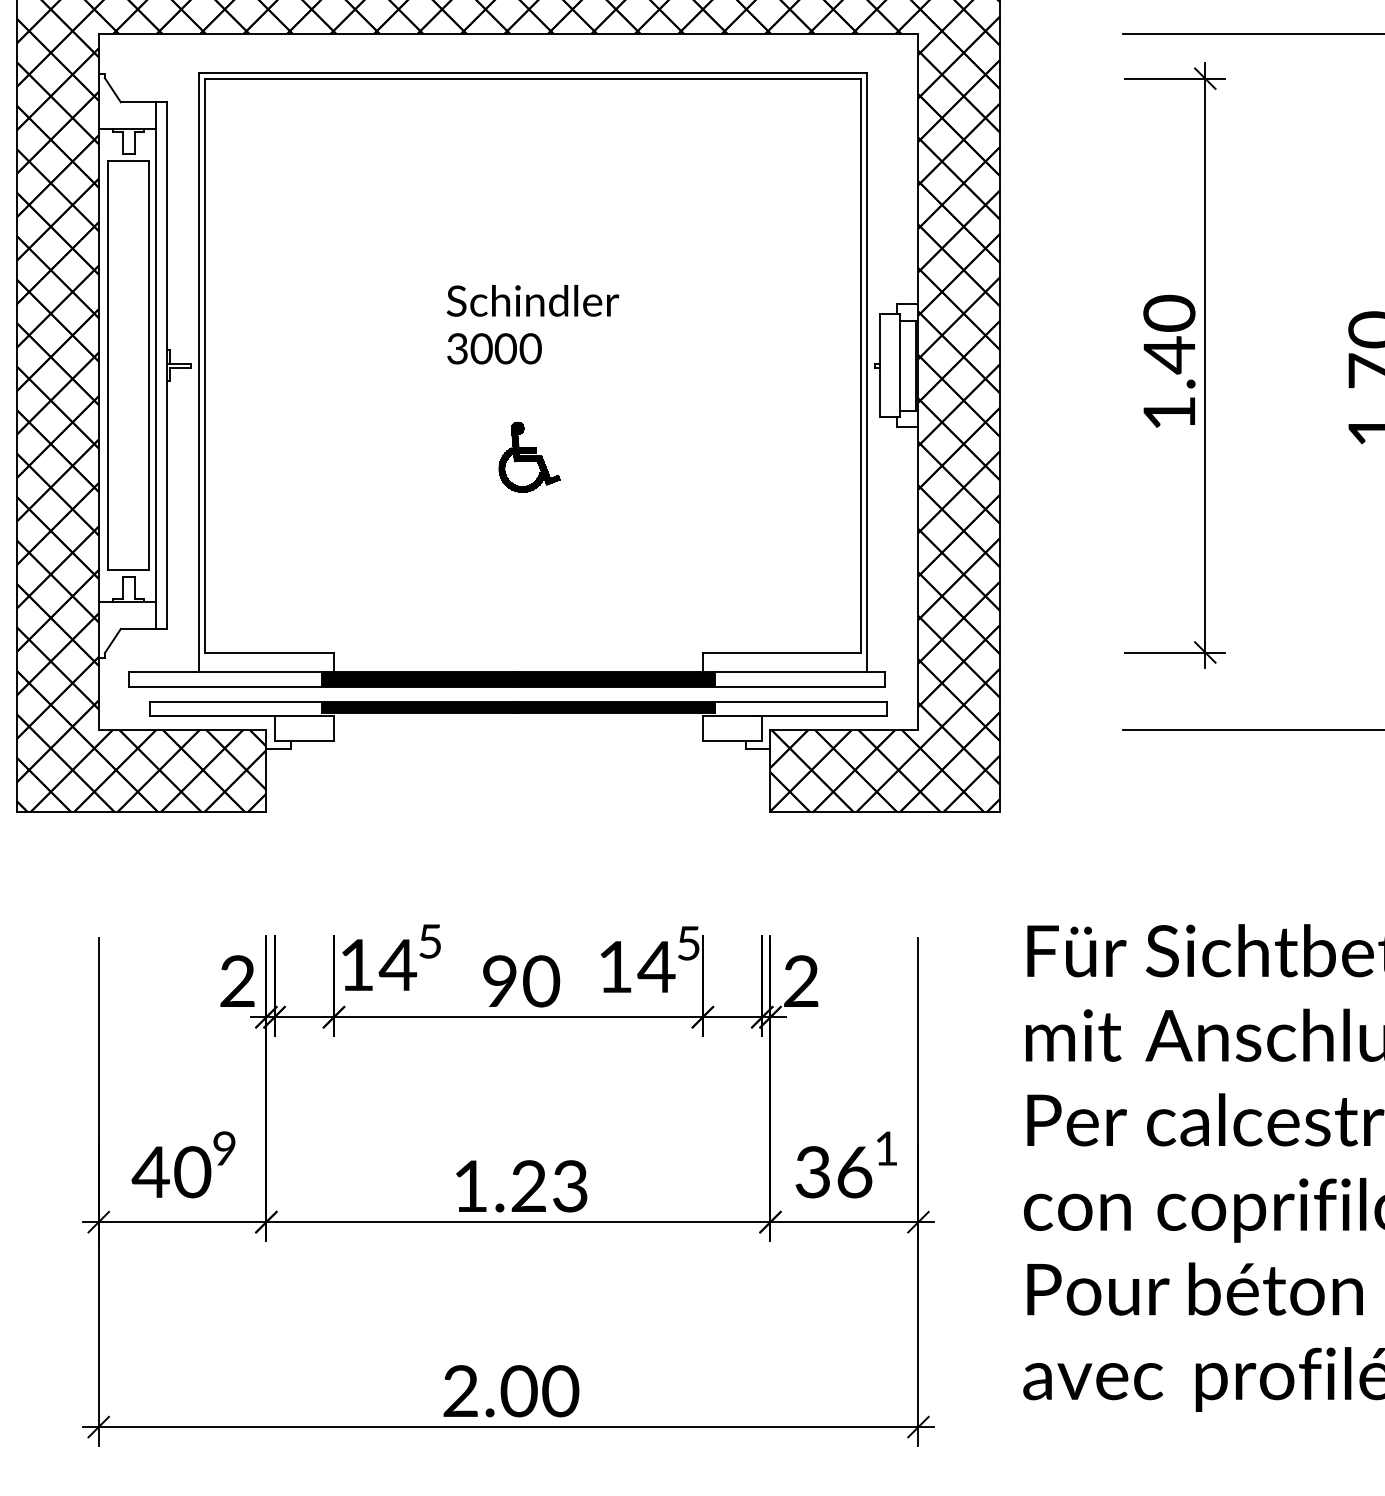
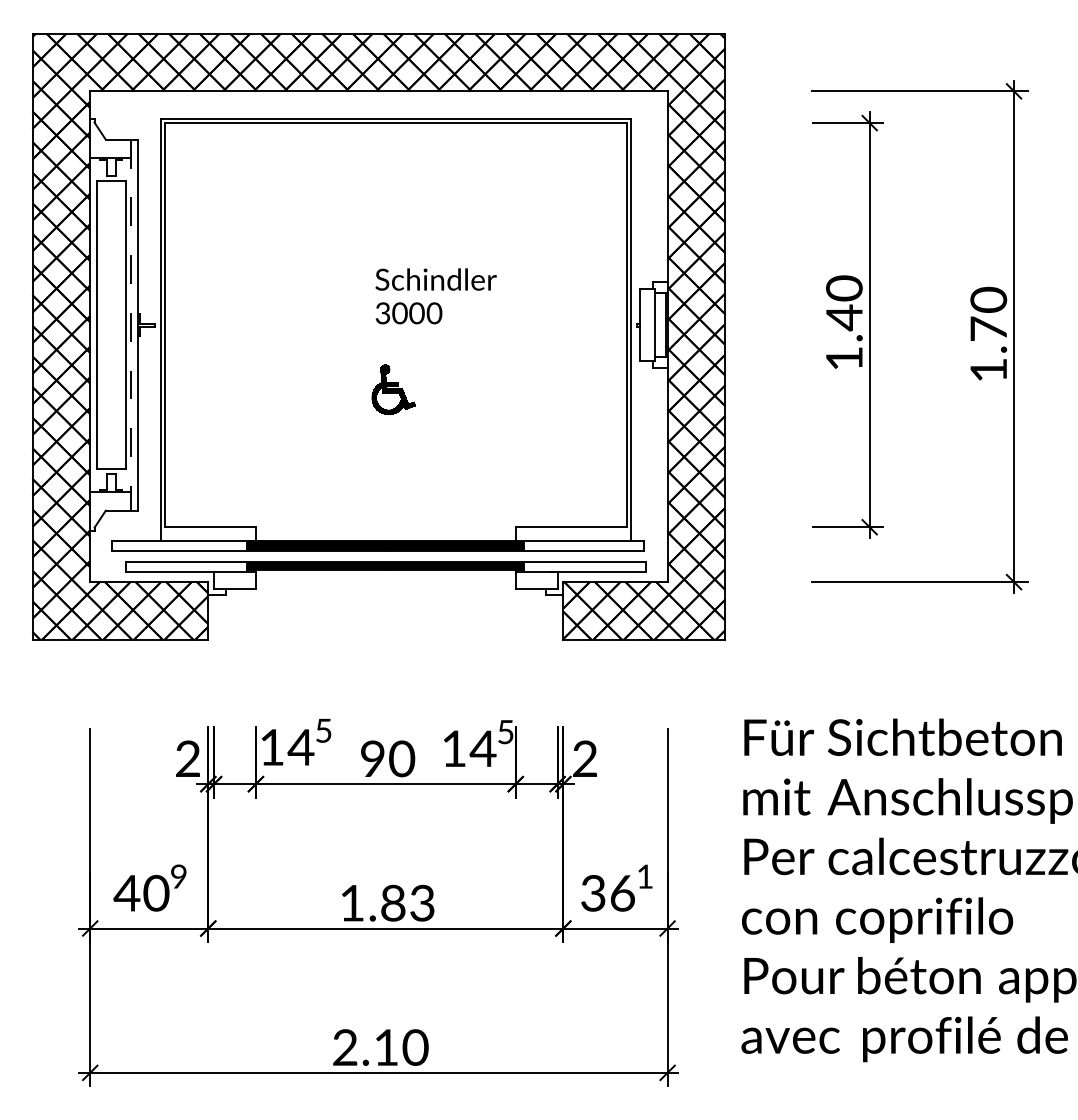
text: (532, 324) -> (435, 296), moved
line: (155, 366) -> (130, 325), solid -> dashed
text: (529, 1186) -> (393, 903), 1.23 -> 1.83
text: (519, 1391) -> (386, 1047), 2.00 -> 2.10

